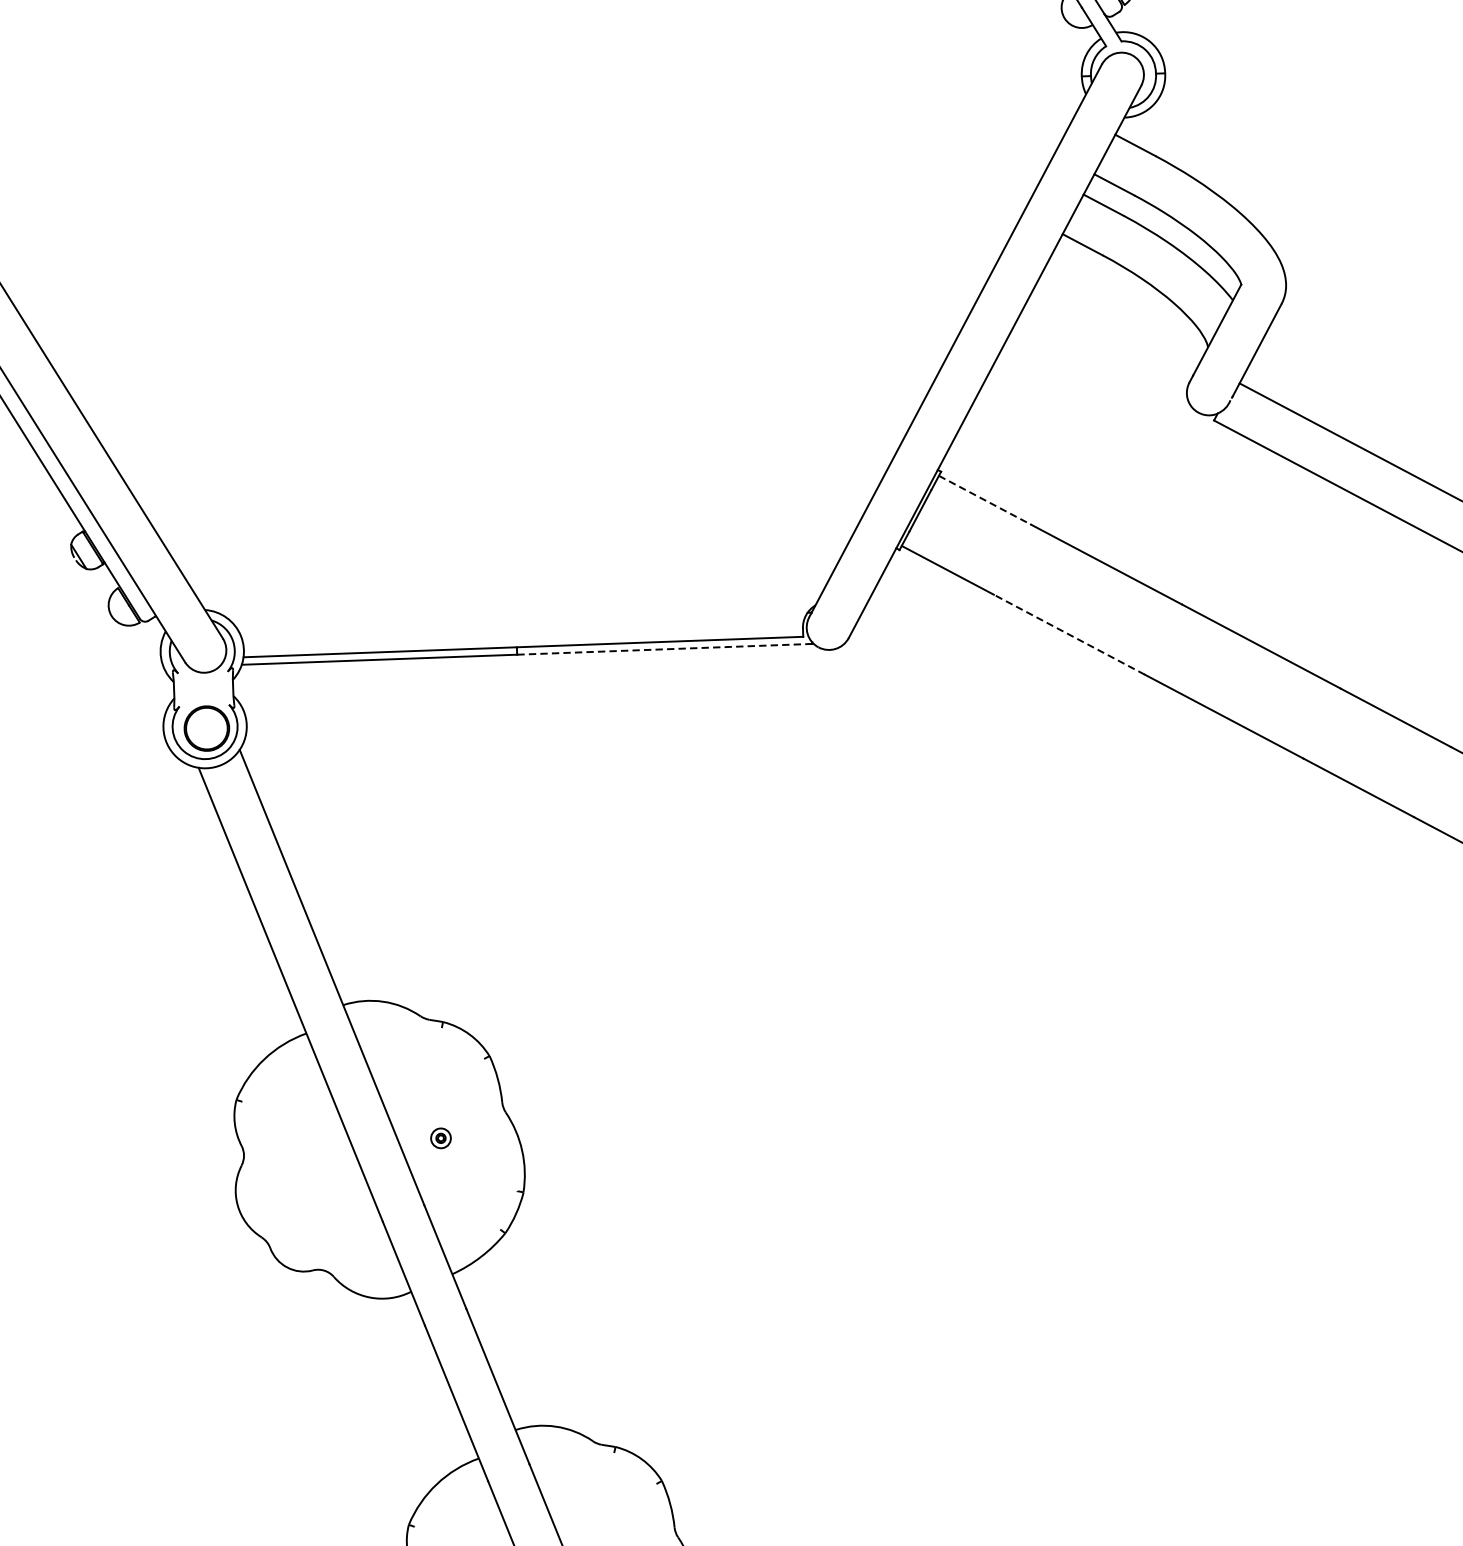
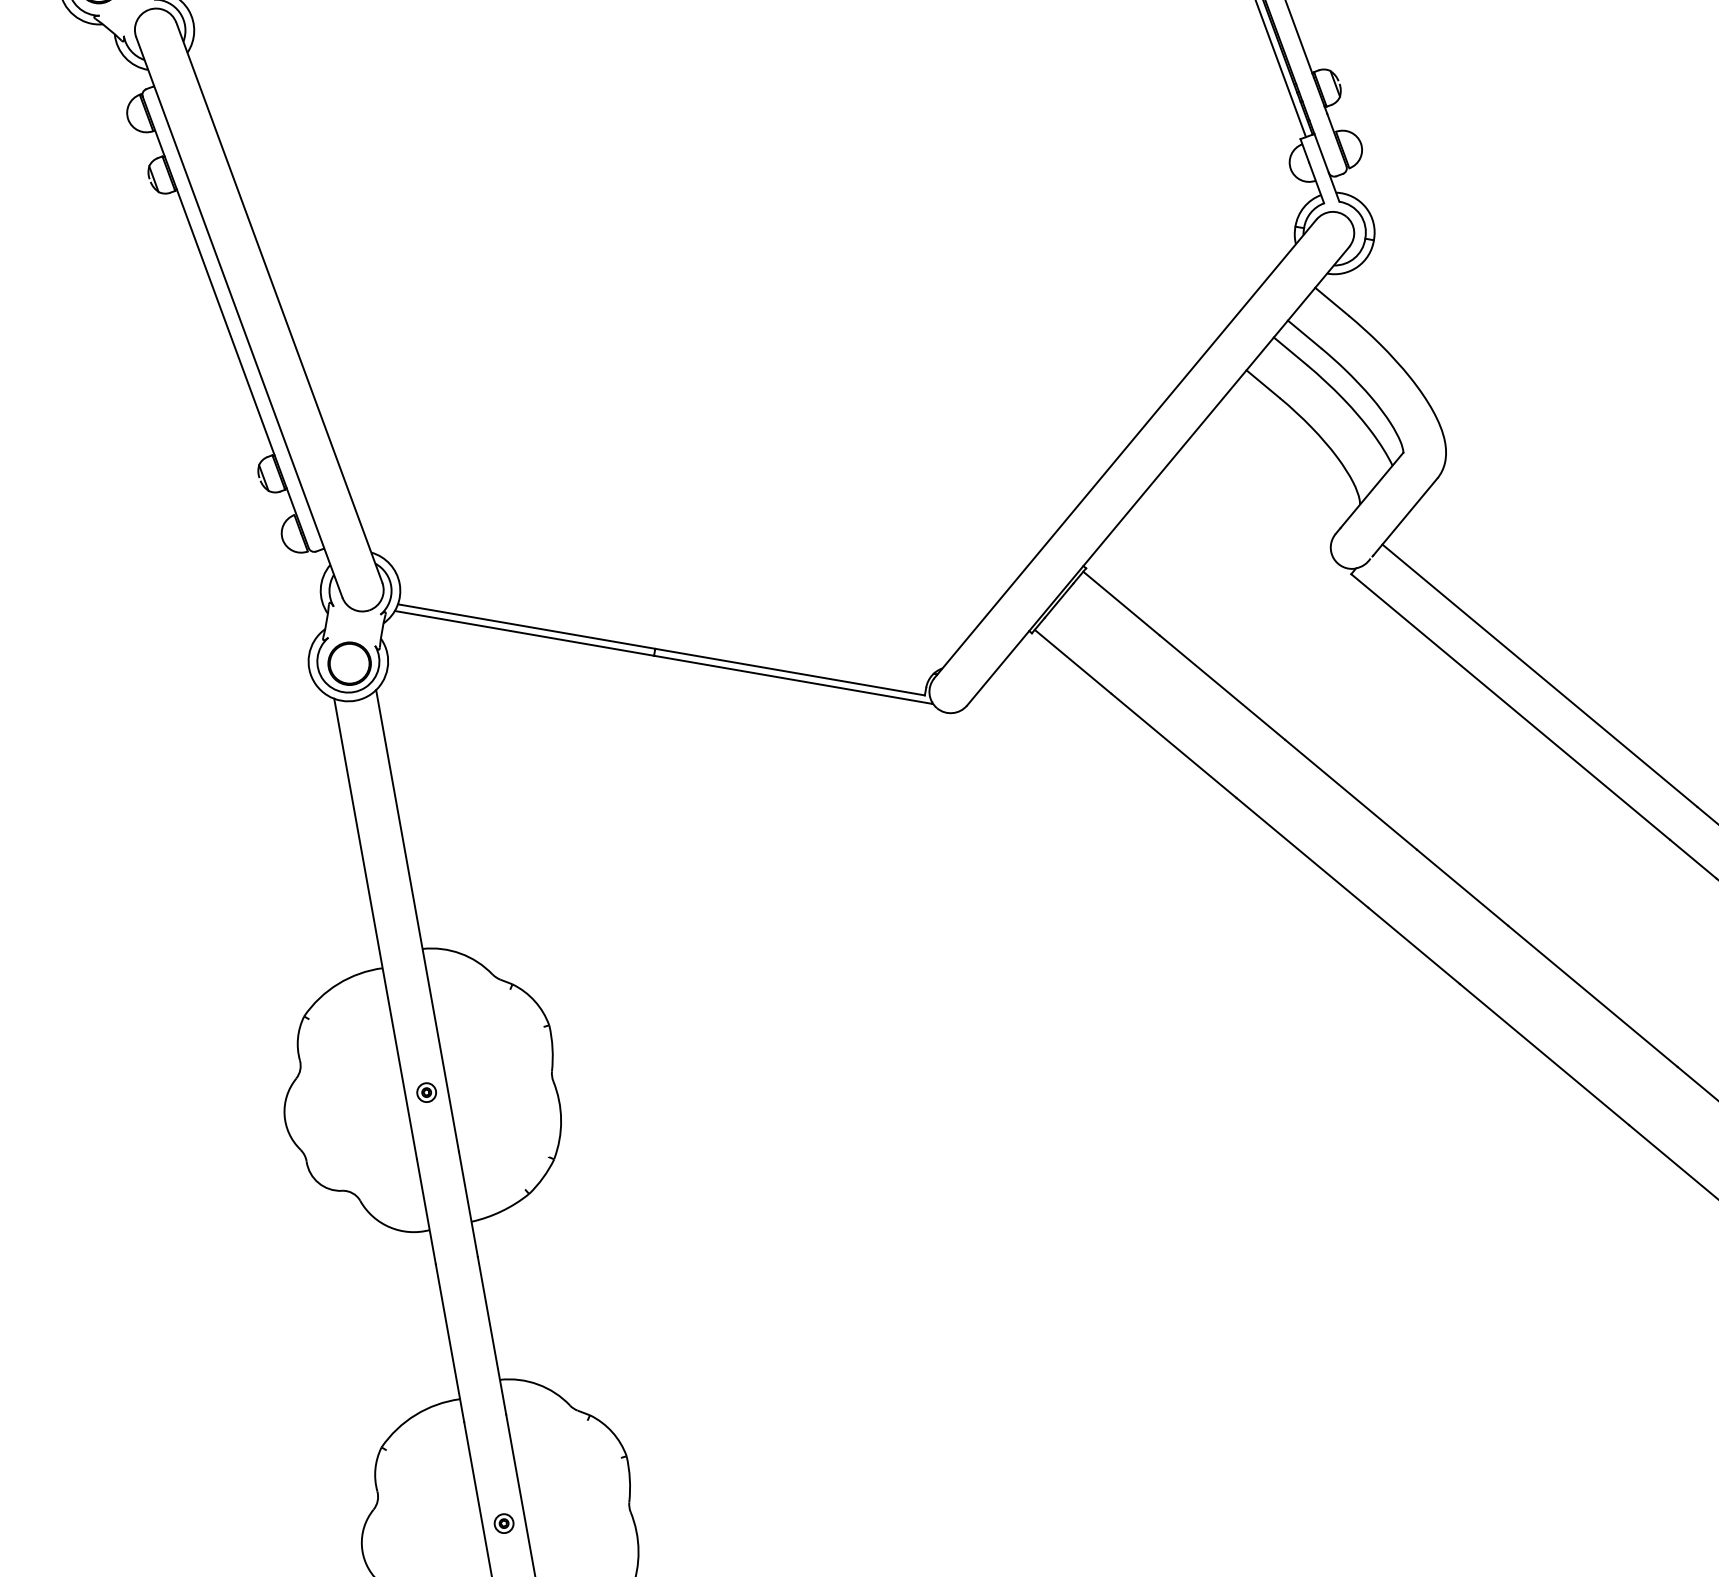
line: (984, 500) -> (1121, 603), dashed -> solid
line: (1068, 634) -> (1173, 745), dashed -> solid
line: (664, 649) -> (792, 679), dashed -> solid
part: (440, 1138) -> (426, 1092), moved

